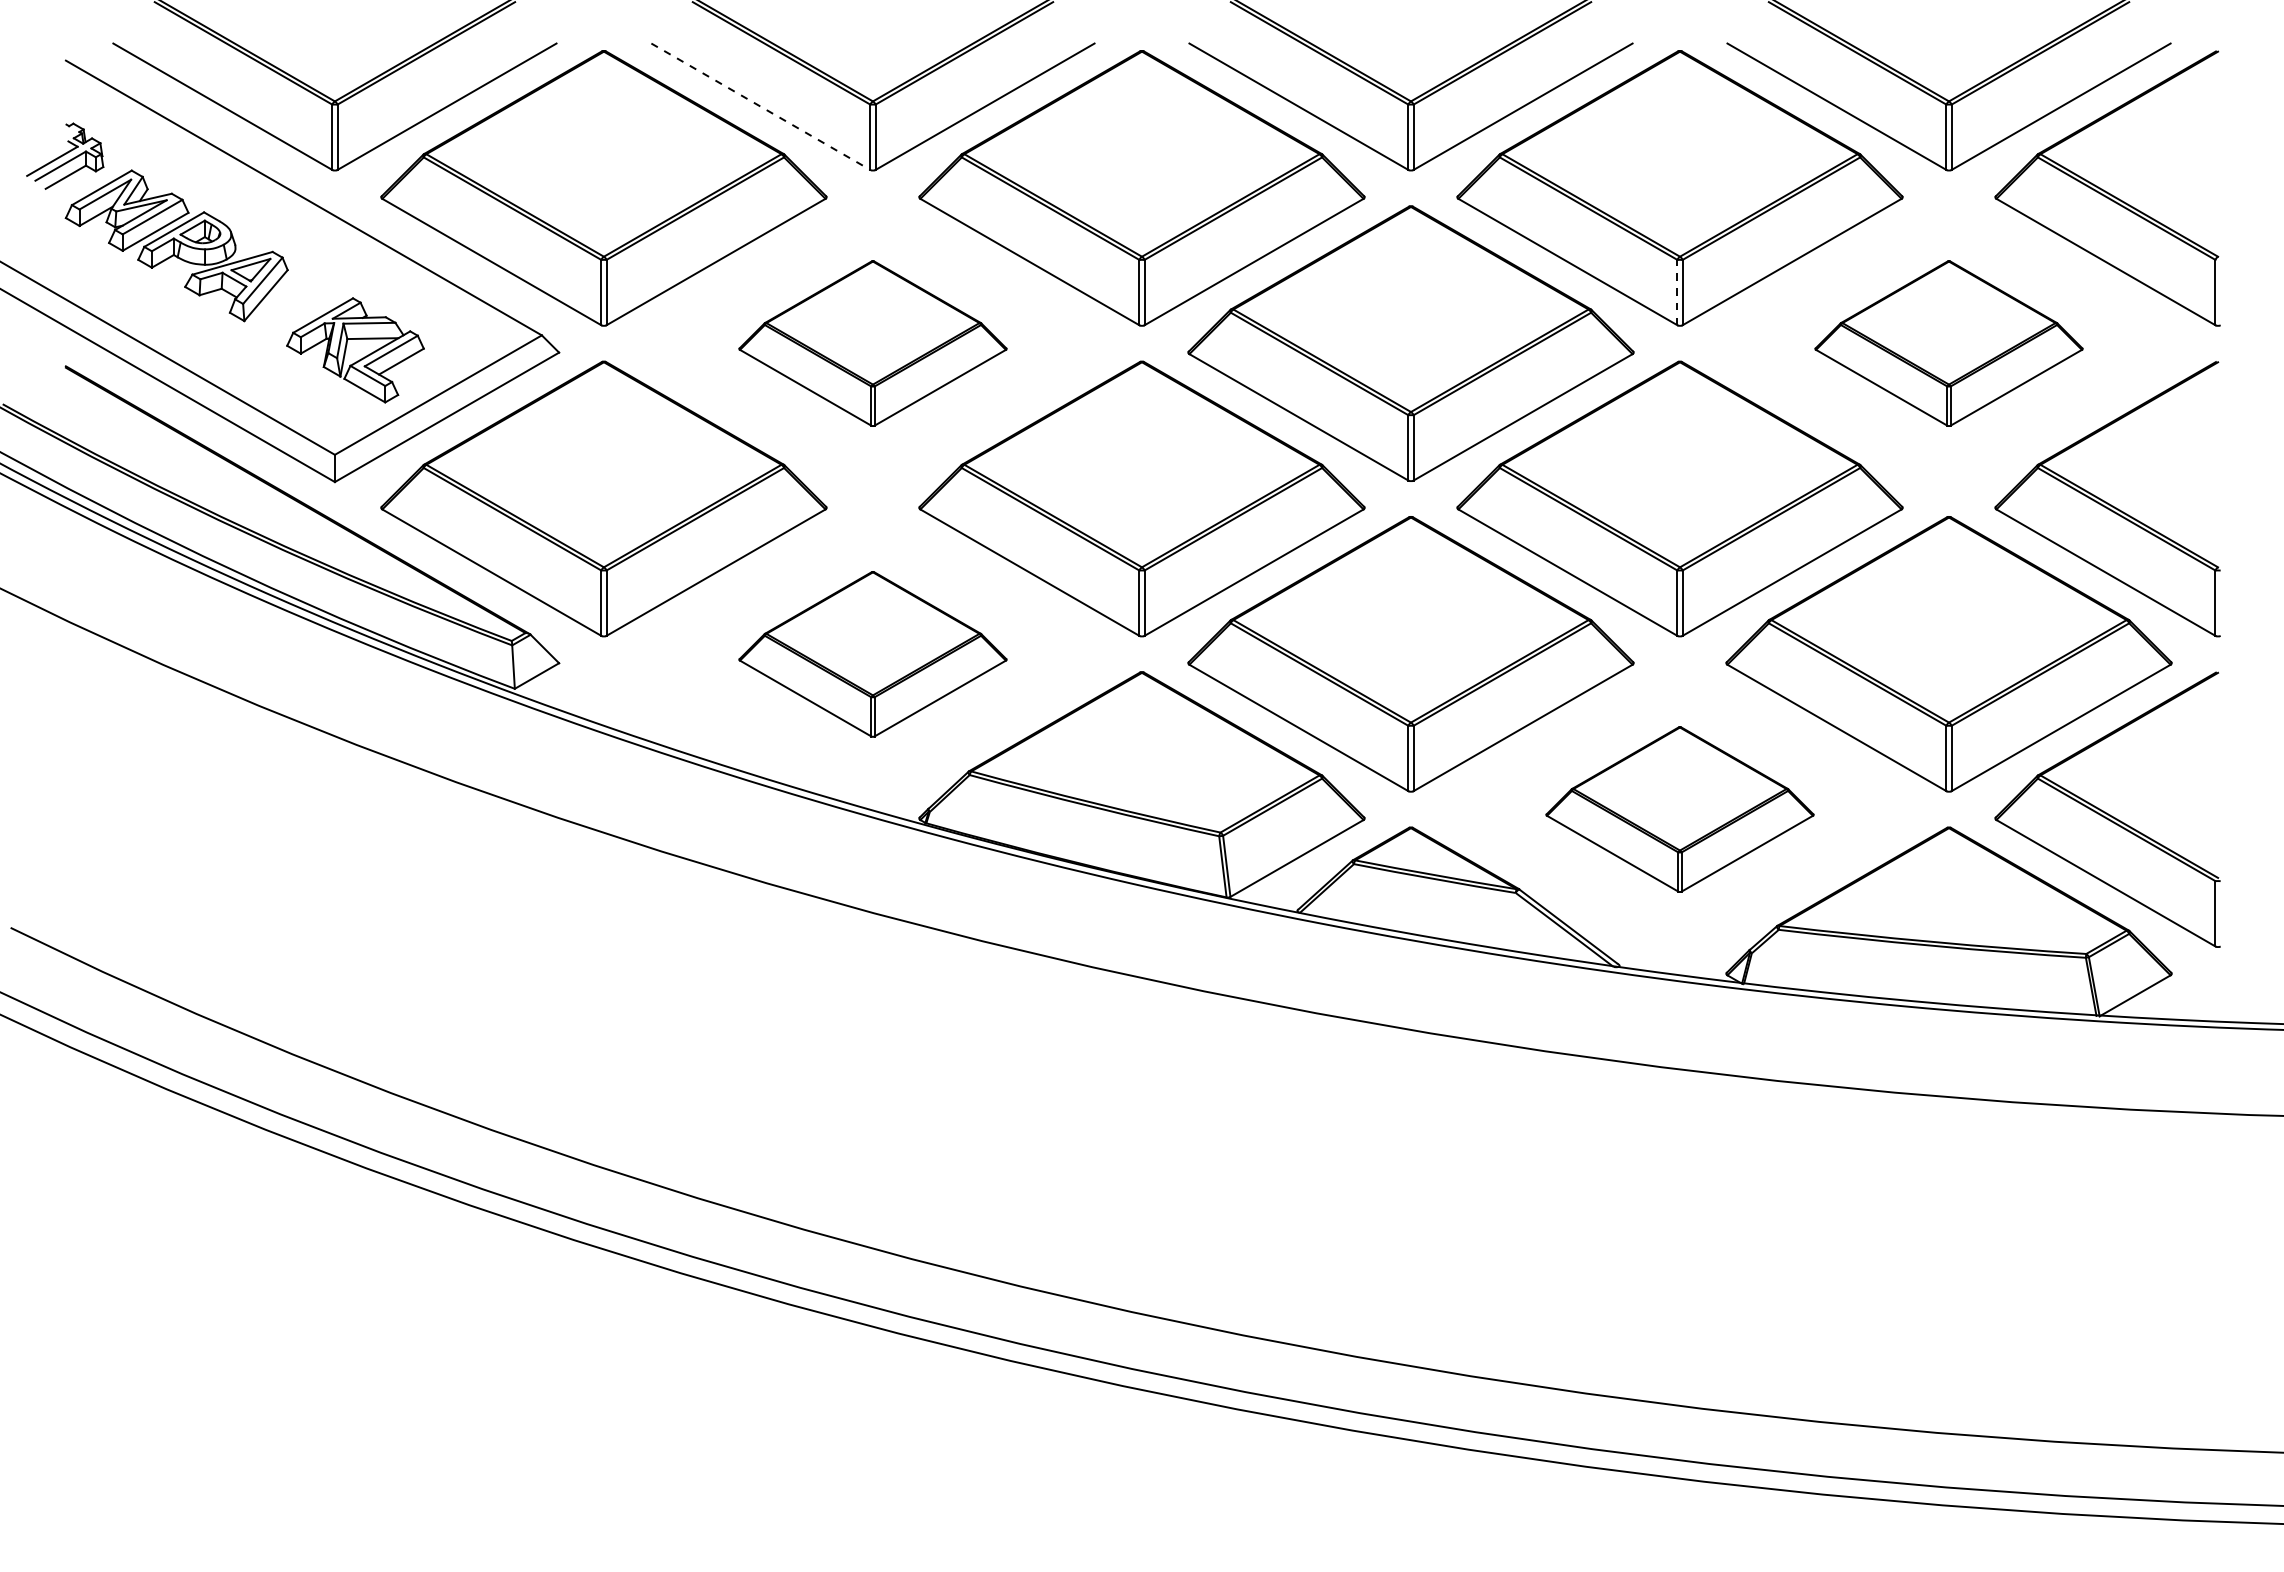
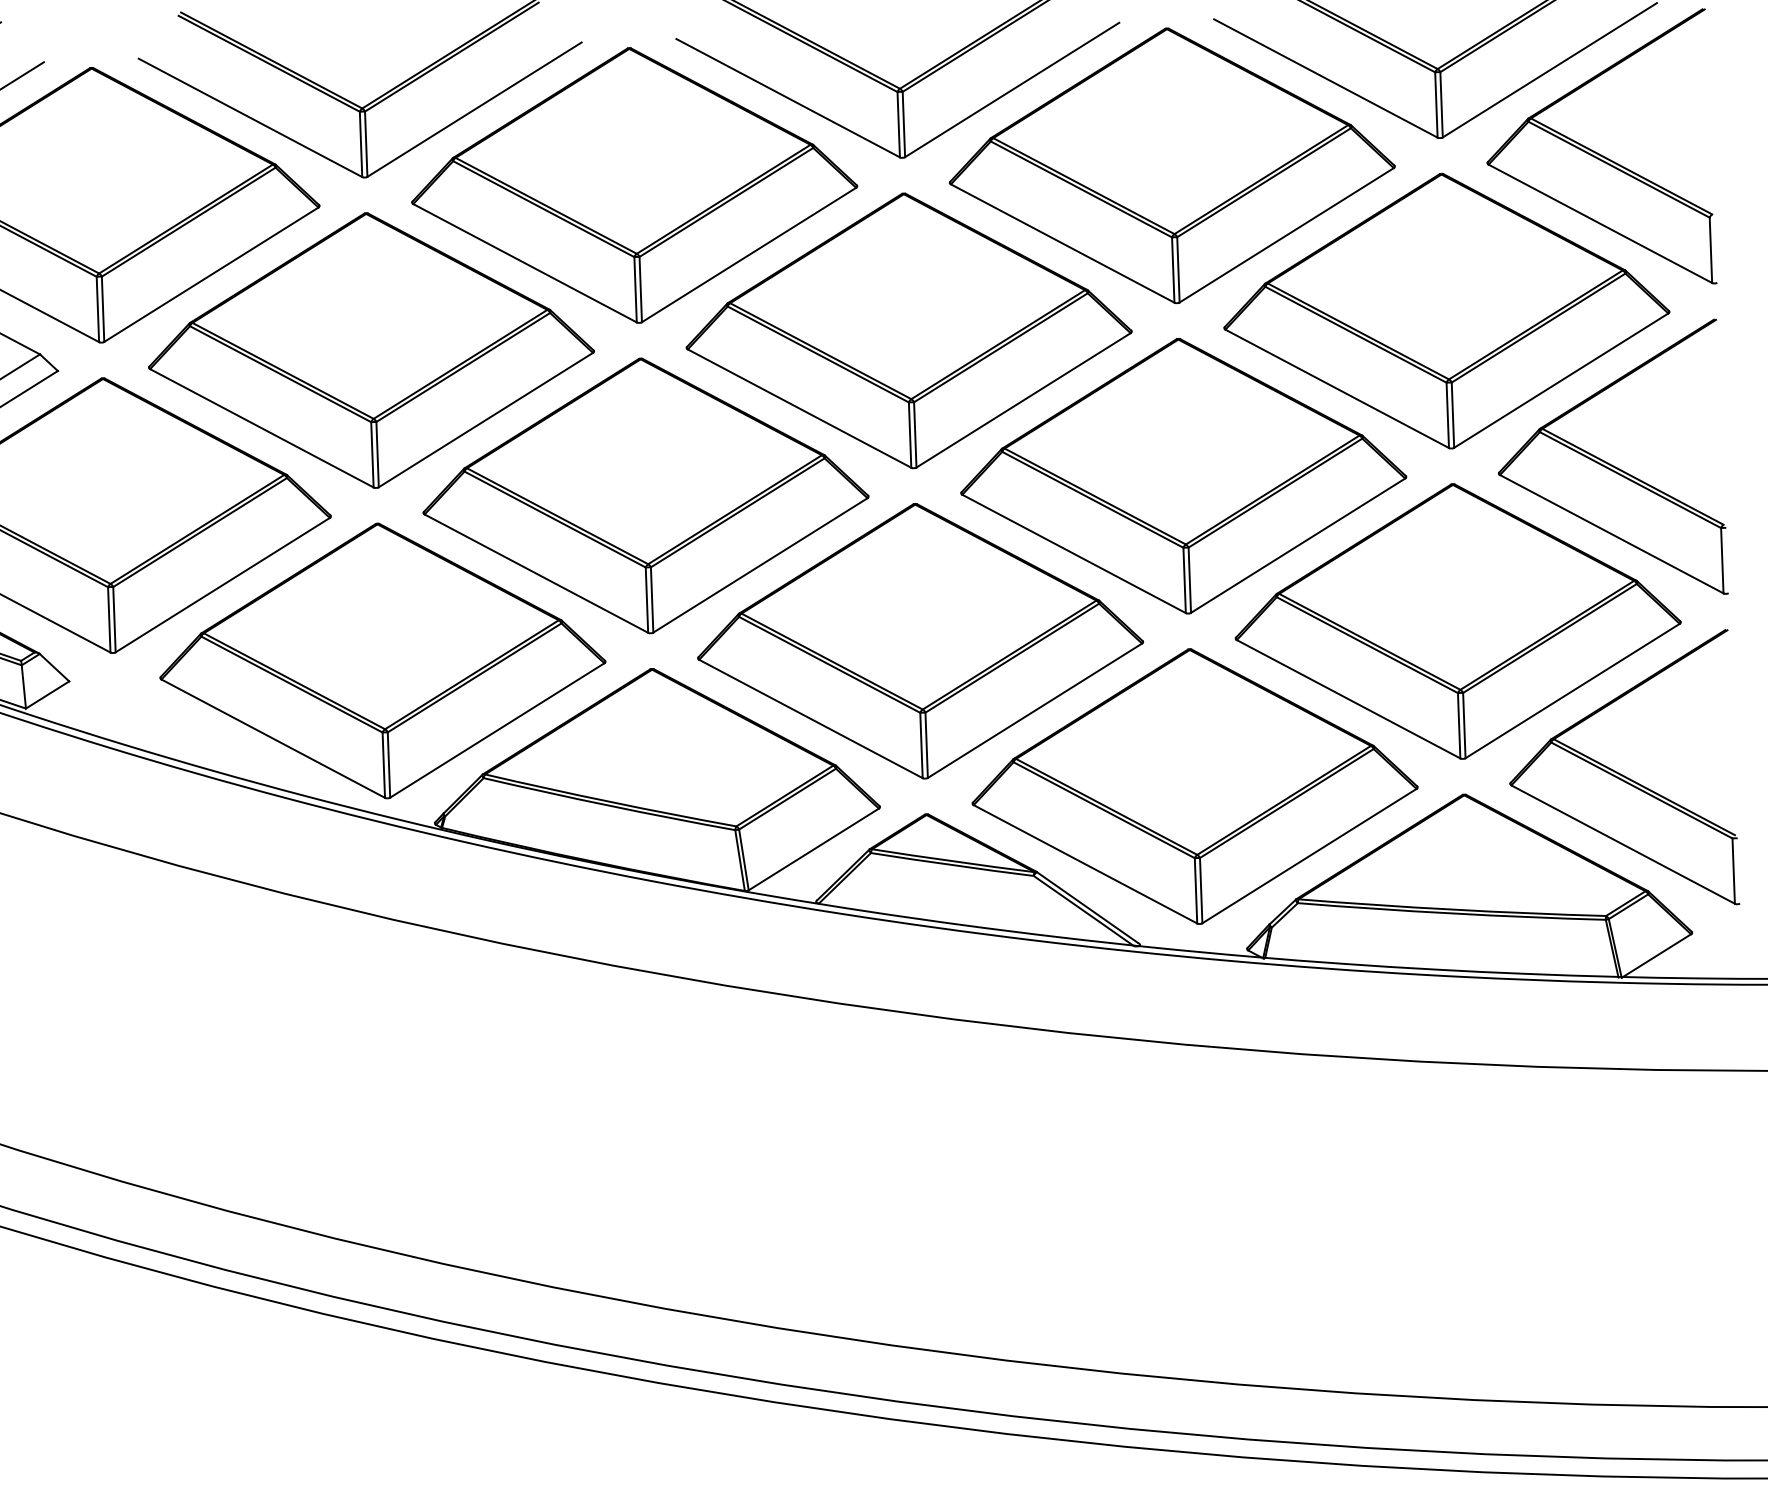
line: (761, 107) -> (251, 118), dashed -> solid
line: (1677, 292) -> (1173, 269), dashed -> solid
part: (872, 343) -> (370, 350), size x1.67
part: (1948, 343) -> (1445, 310), size x1.67
part: (872, 654) -> (382, 661), size x1.67
part: (1679, 809) -> (1194, 786), size x1.67

